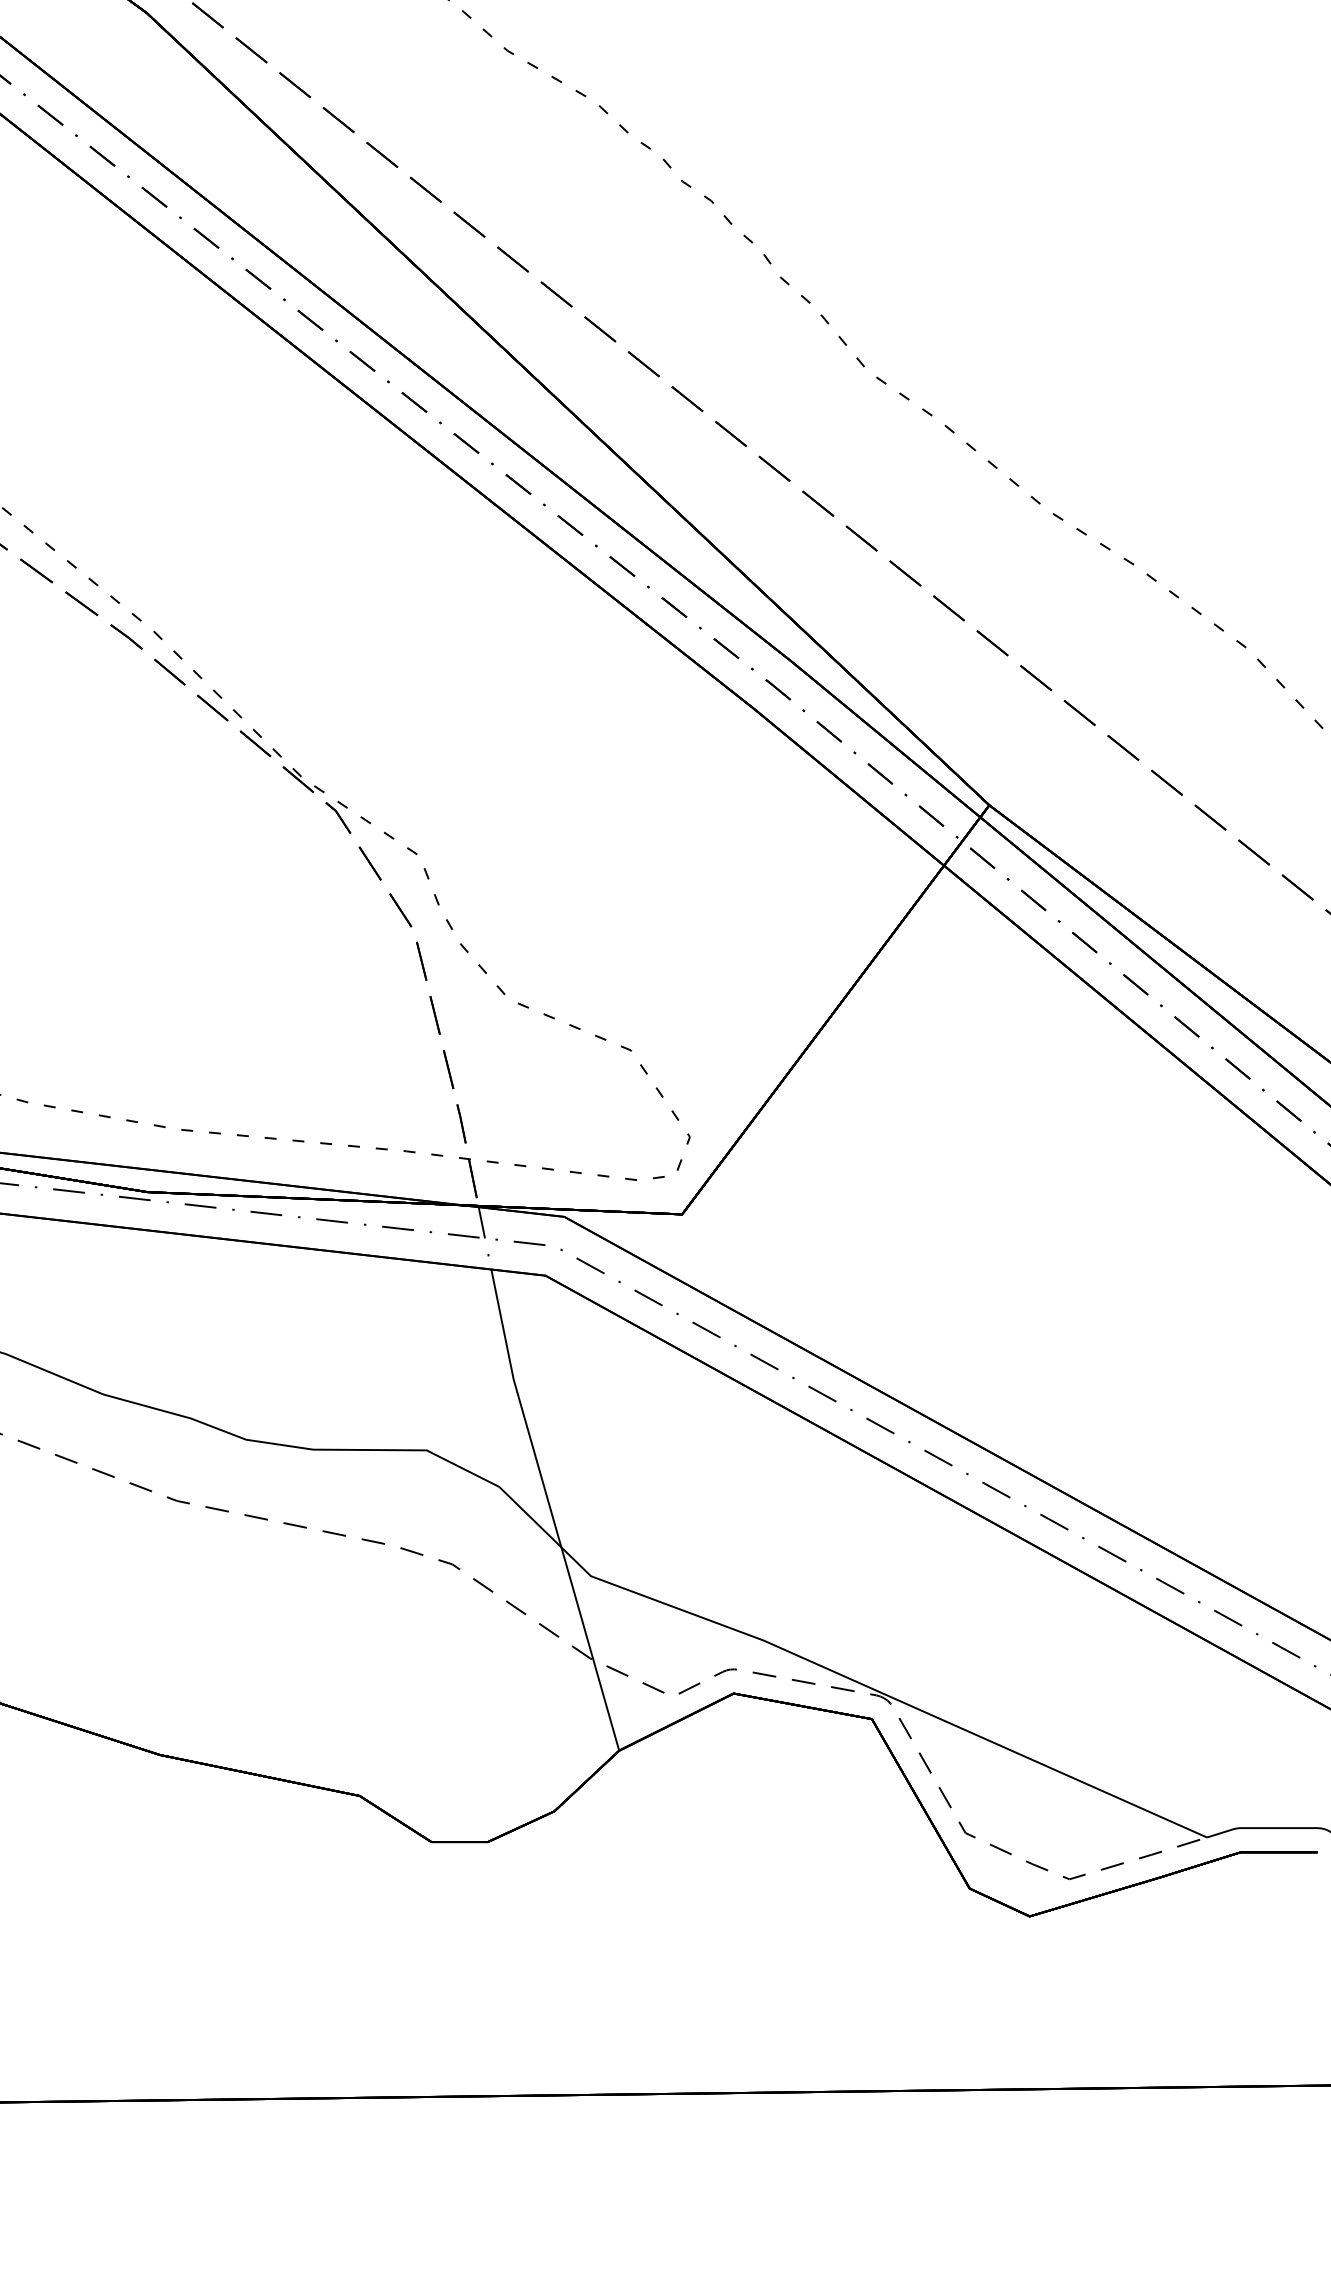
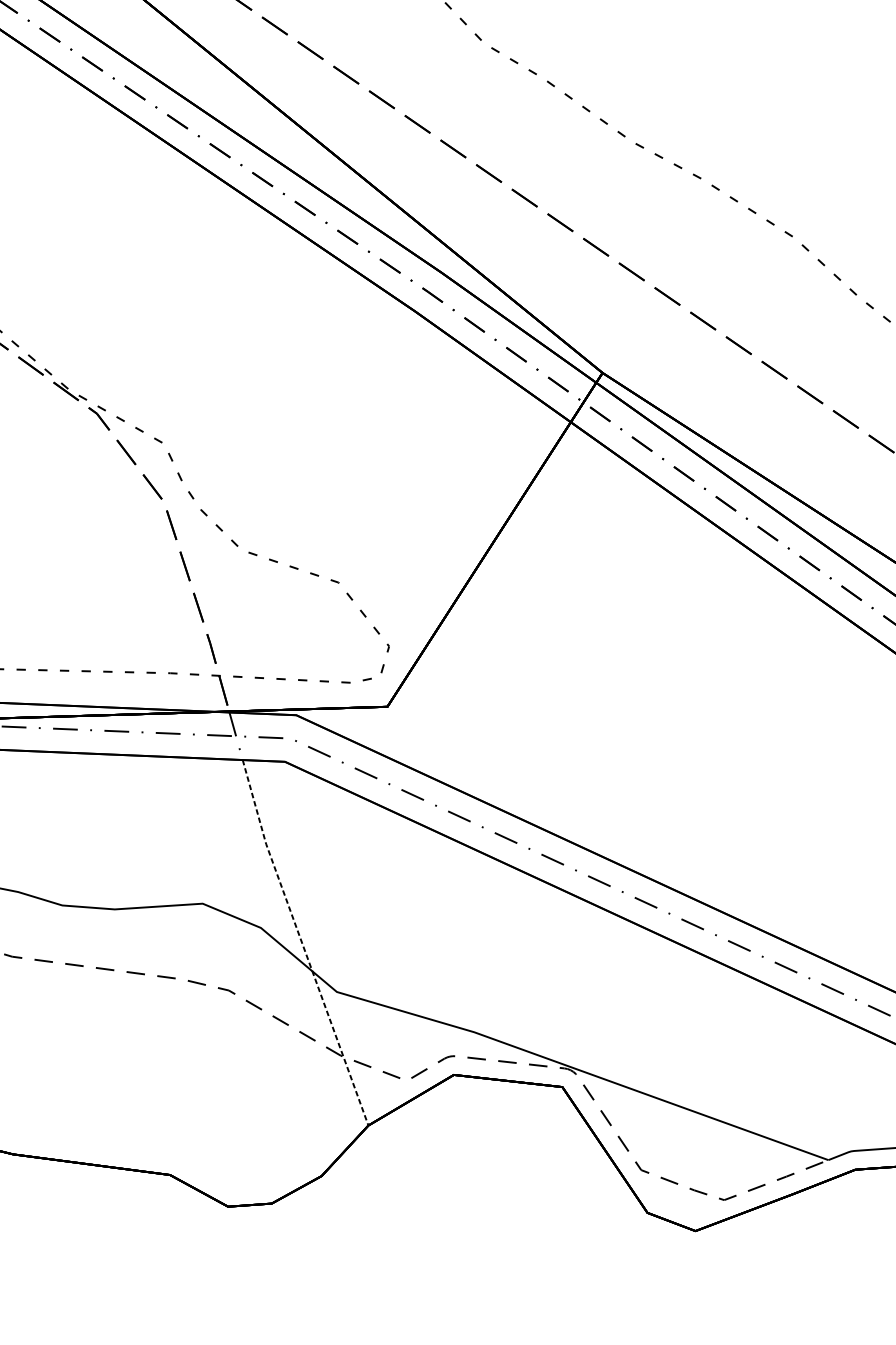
line: (550, 1510) -> (301, 943), solid -> dashed

